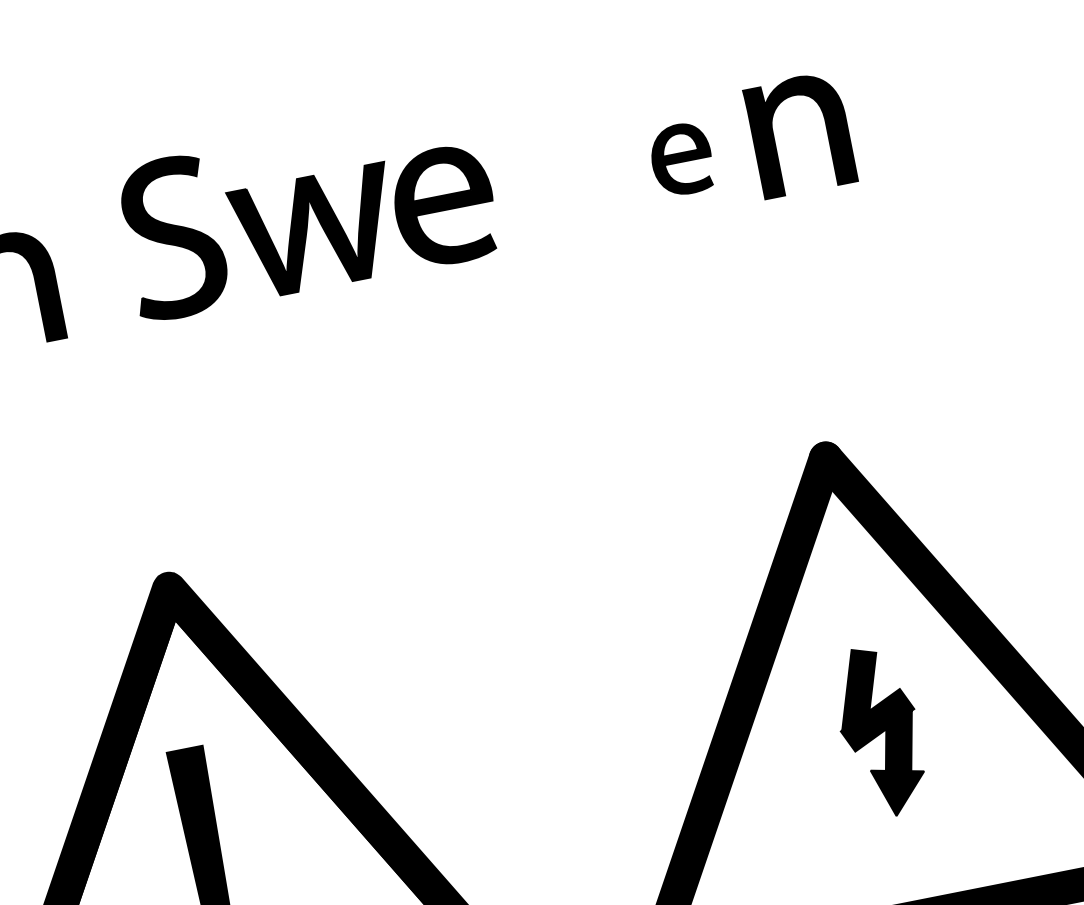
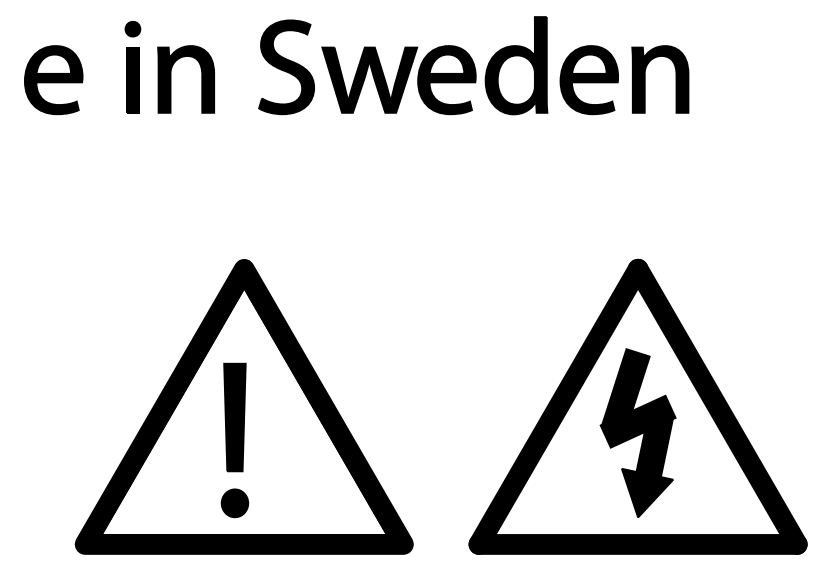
part: (555, 158) -> (516, 65), added
part: (680, 160) -> (588, 80), size x1.67
part: (878, 730) -> (637, 432), size x1.67

